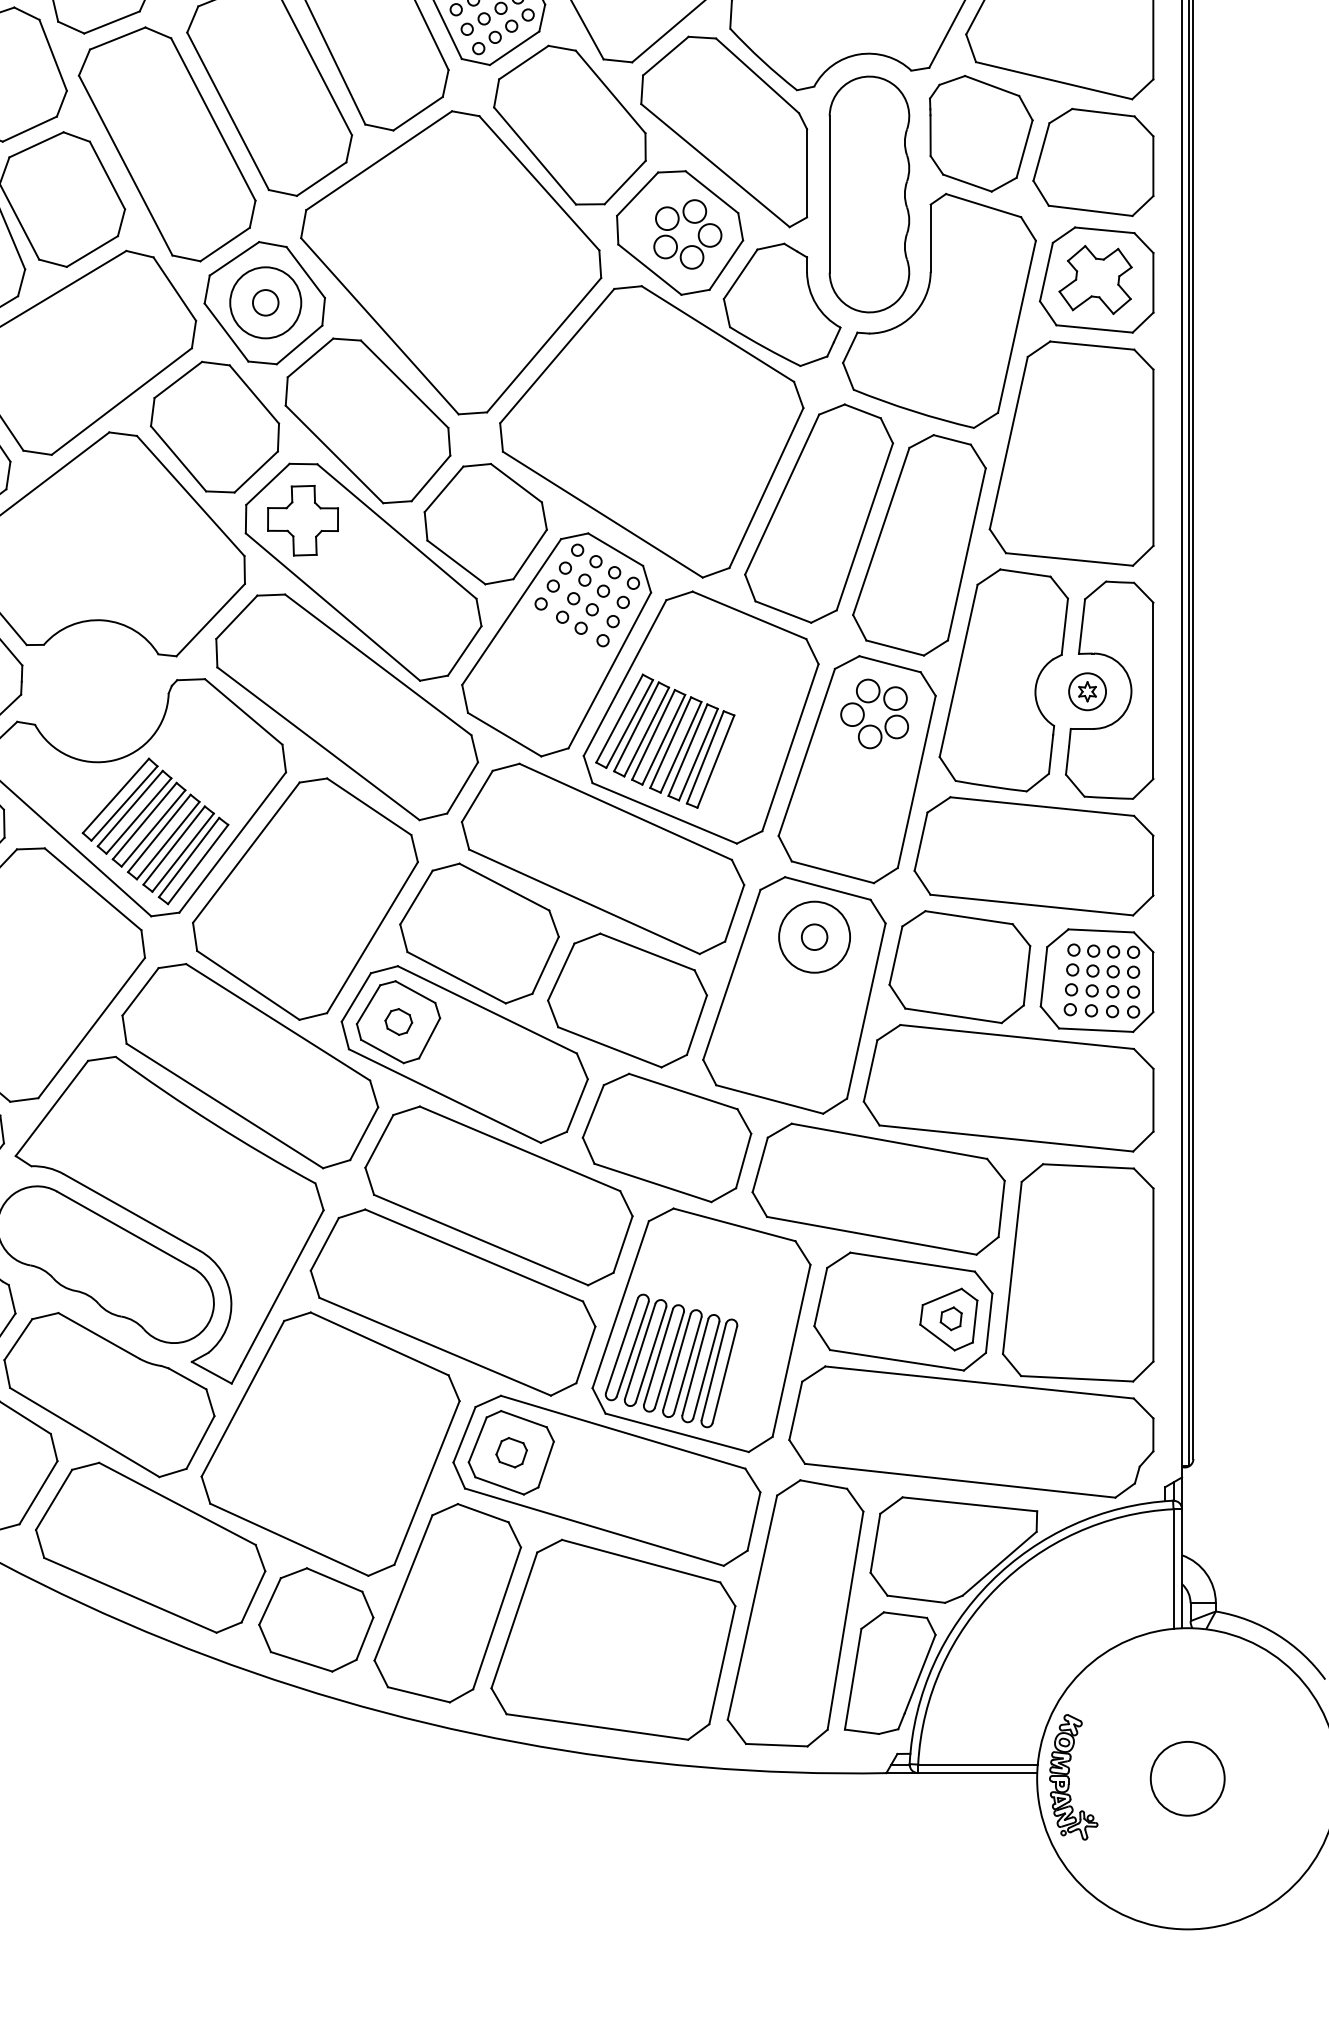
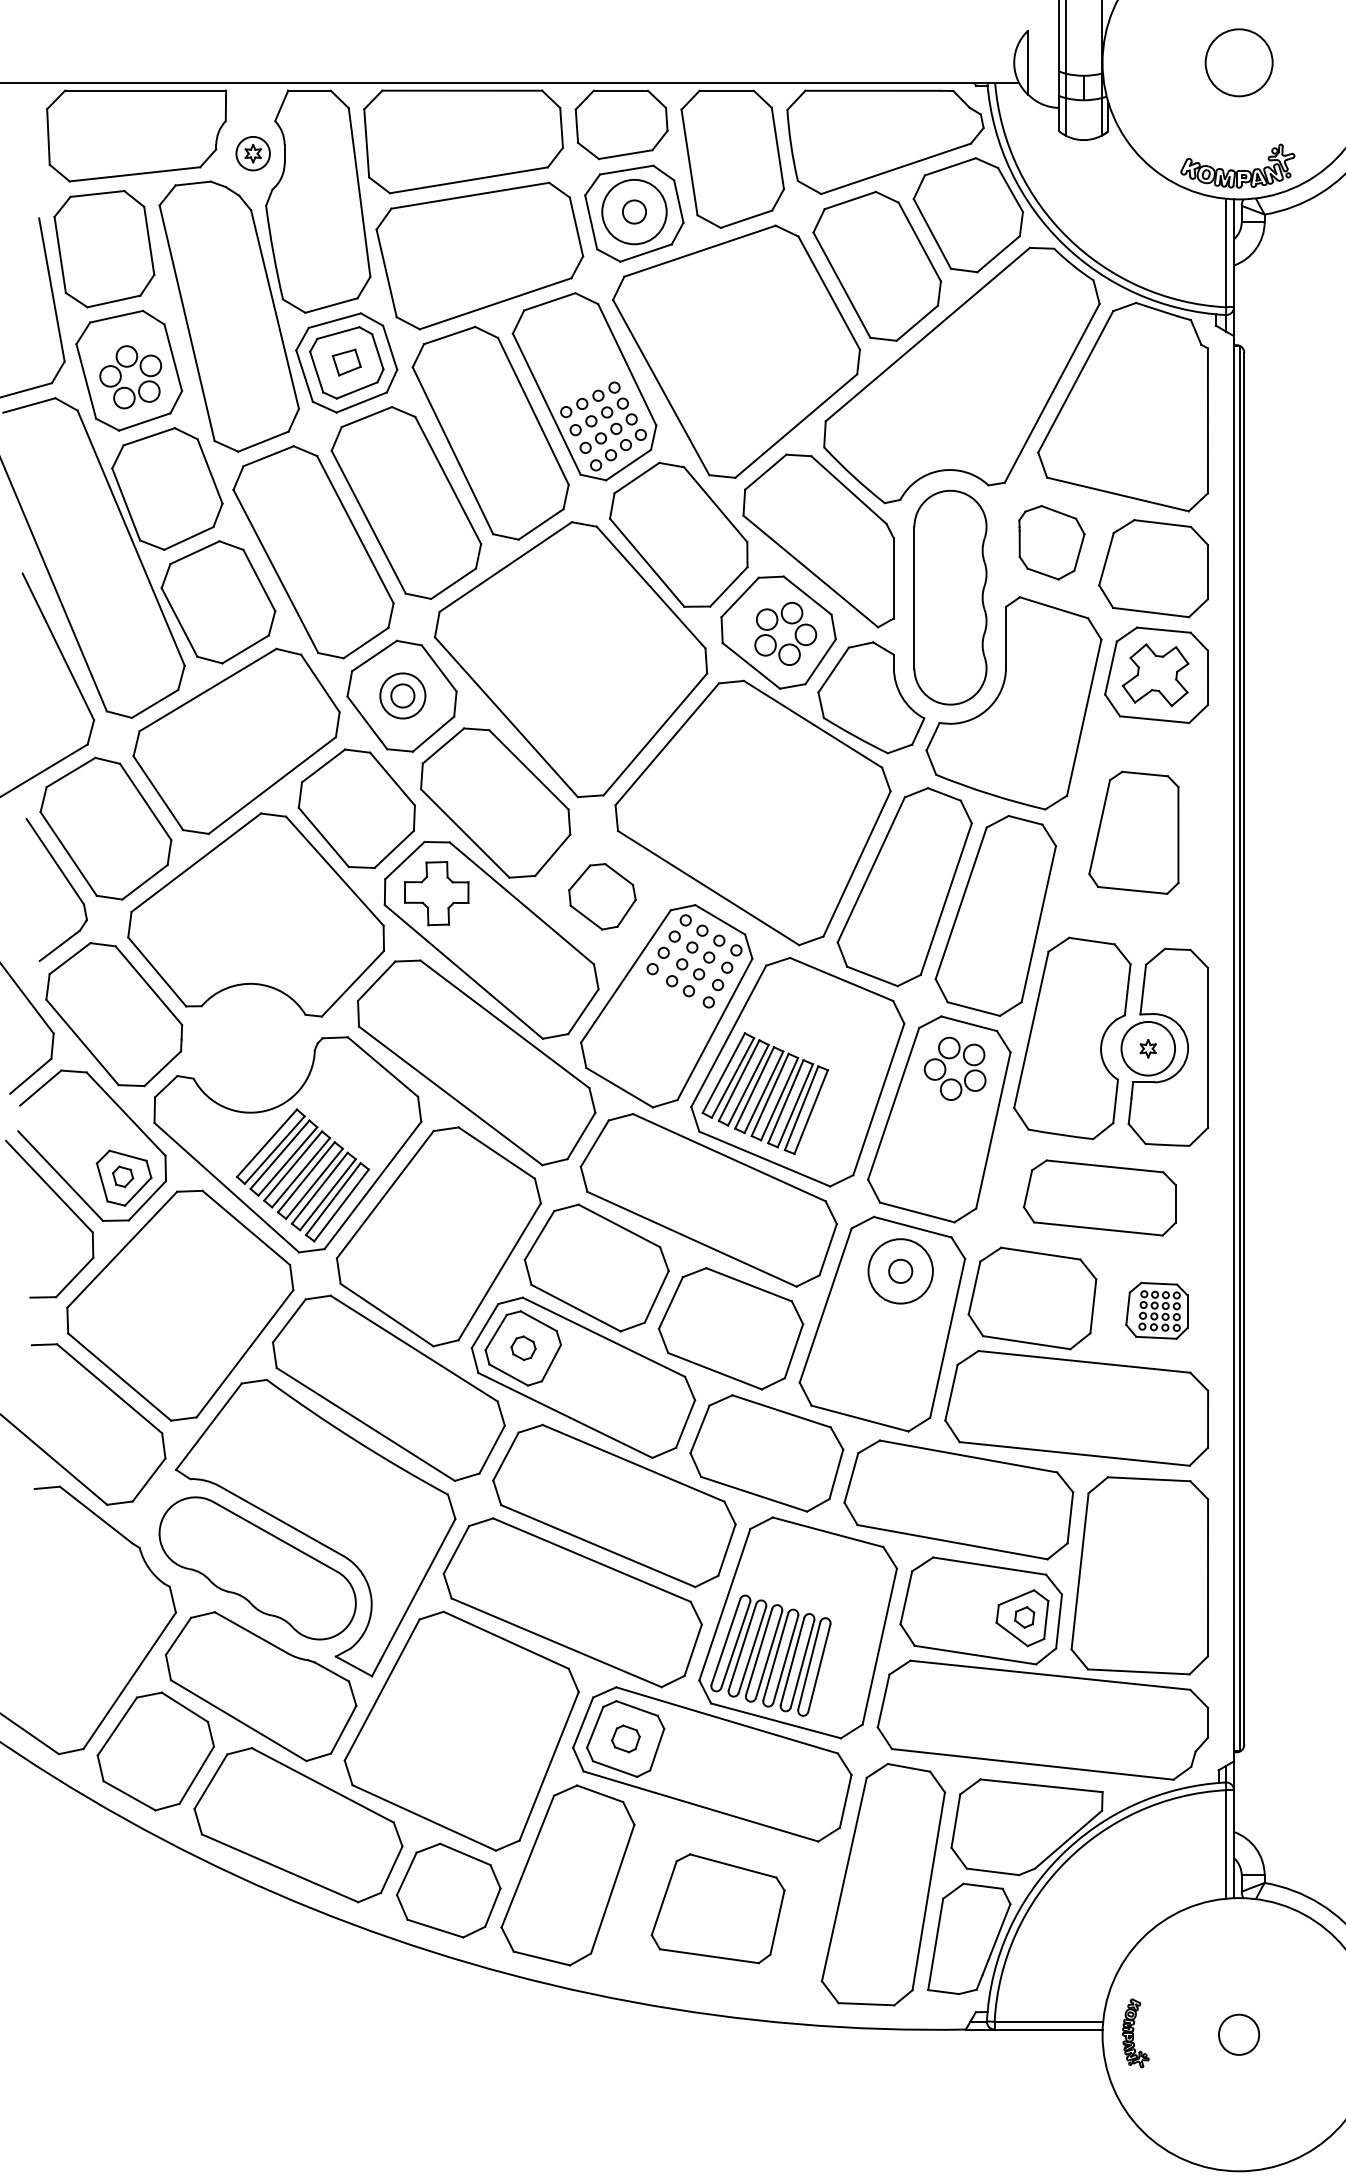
part: (980, 133) -> (1051, 542), size x0.7
circle: (265, 302) -> (402, 695), size x0.7
part: (1071, 453) -> (1133, 832), size x0.6
part: (485, 523) -> (602, 896), size x0.6
circle: (1087, 691) -> (1148, 1048), size x1.6
part: (1033, 855) -> (1099, 1197), size x0.7
part: (1096, 980) -> (1156, 1310), size x0.6
part: (612, 1639) -> (717, 1908), size x0.6
part: (1073, 1777) -> (1135, 2033), size x0.6
circle: (1187, 1778) -> (1238, 2034), size x0.6

